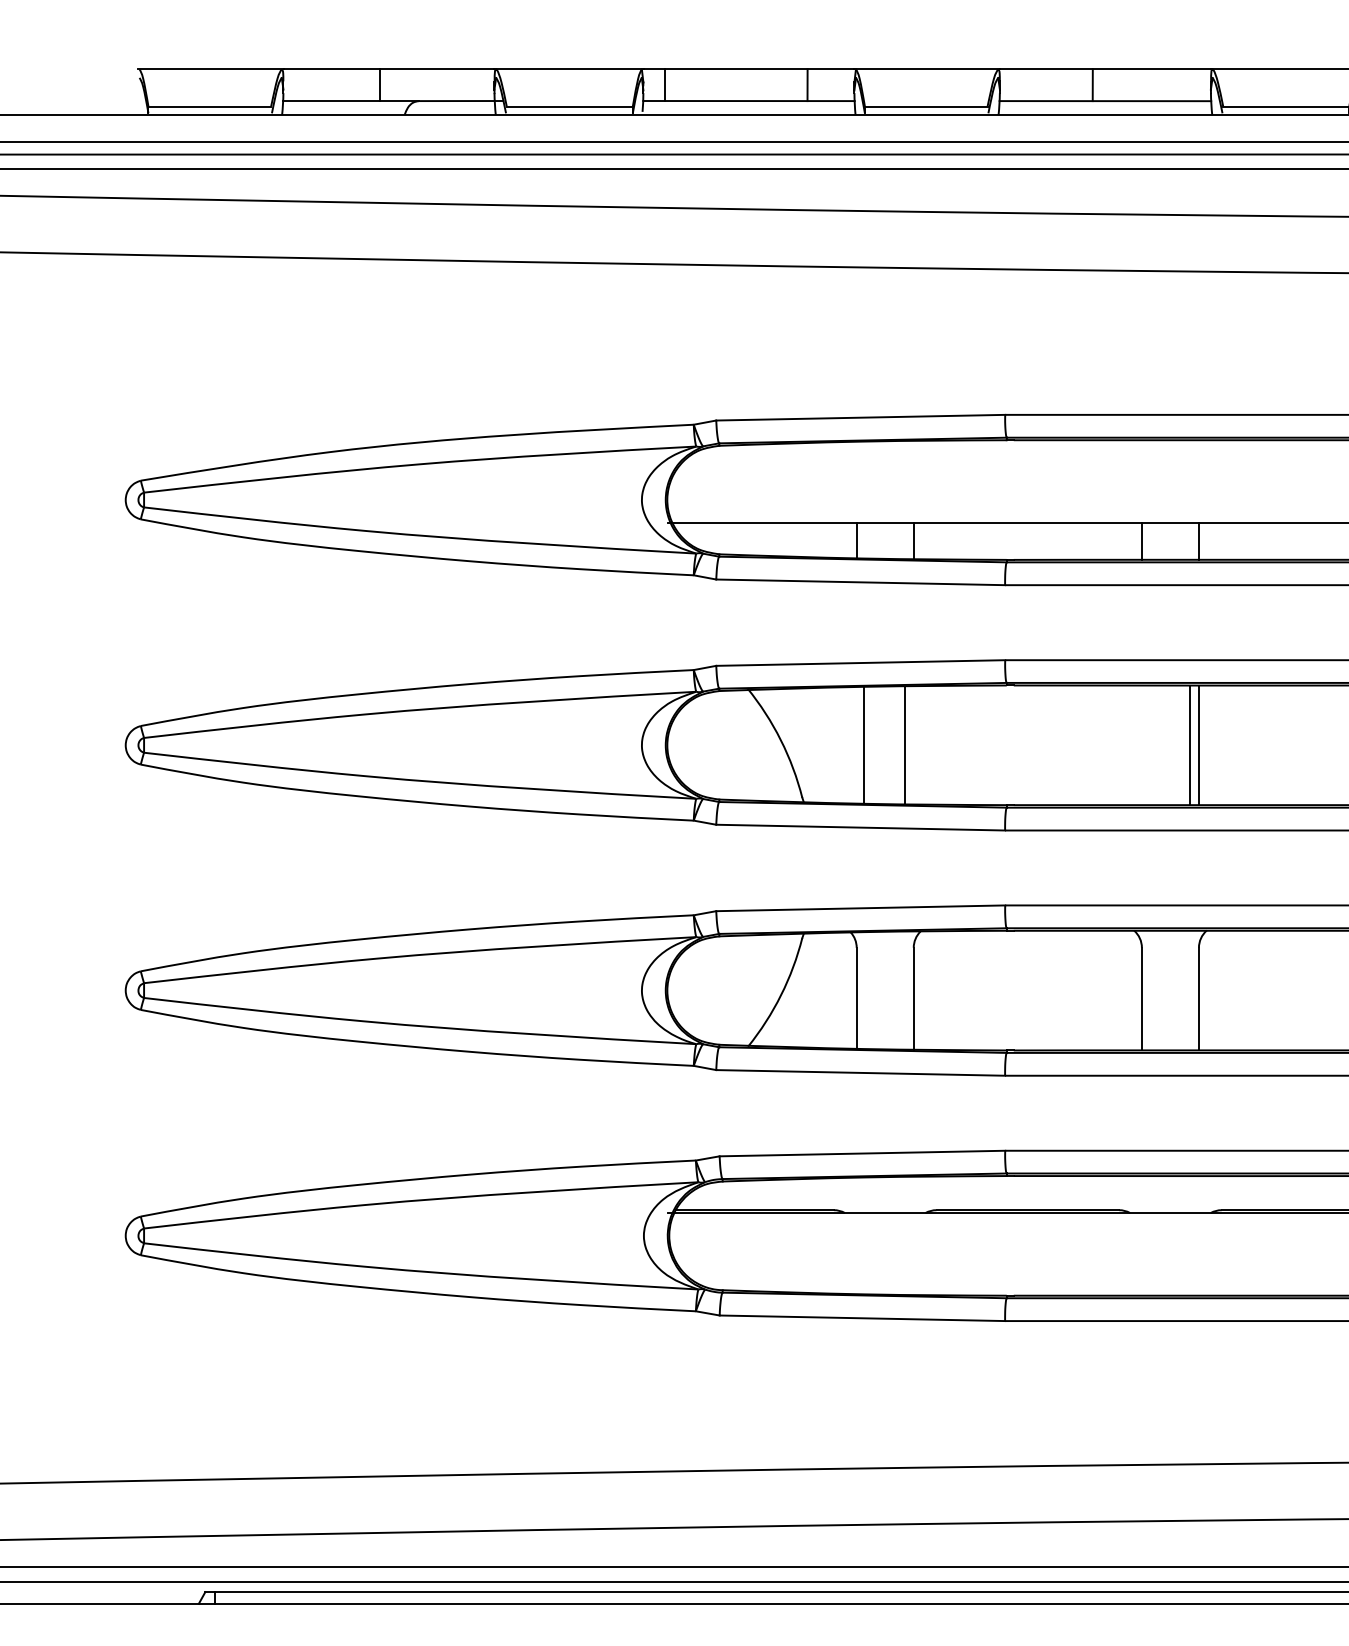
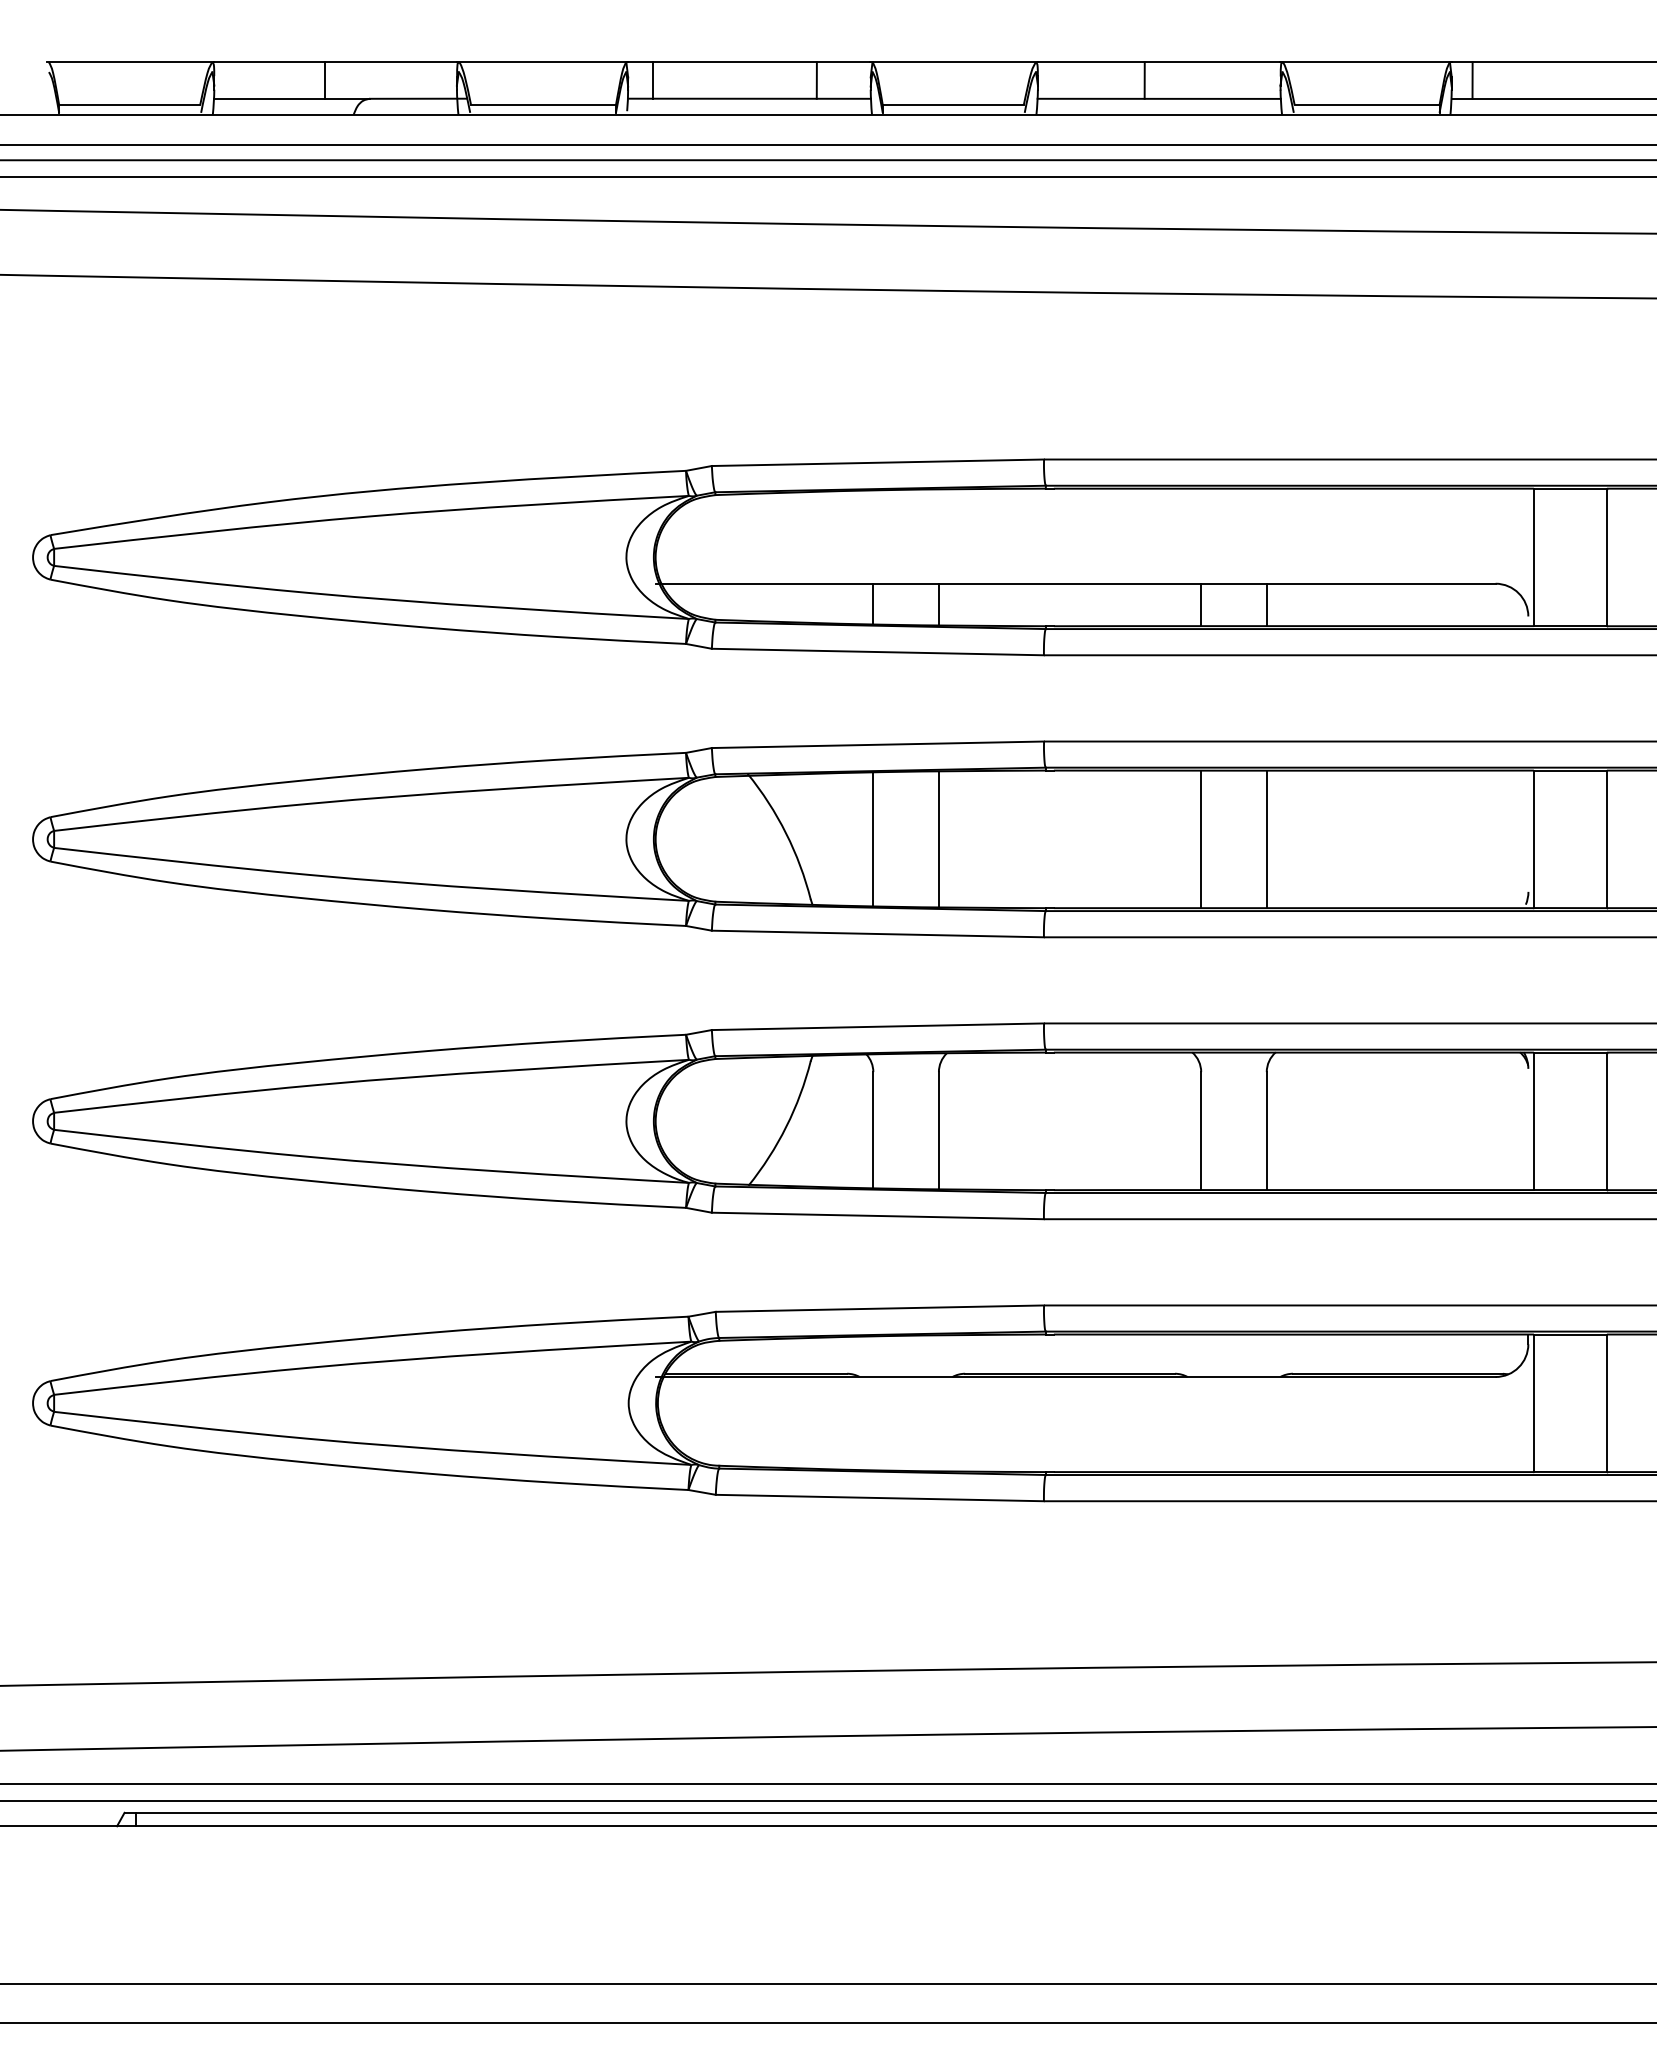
line: (863, 745) -> (938, 839), moved
line: (904, 745) -> (873, 839), moved
line: (1190, 745) -> (1201, 839), moved

